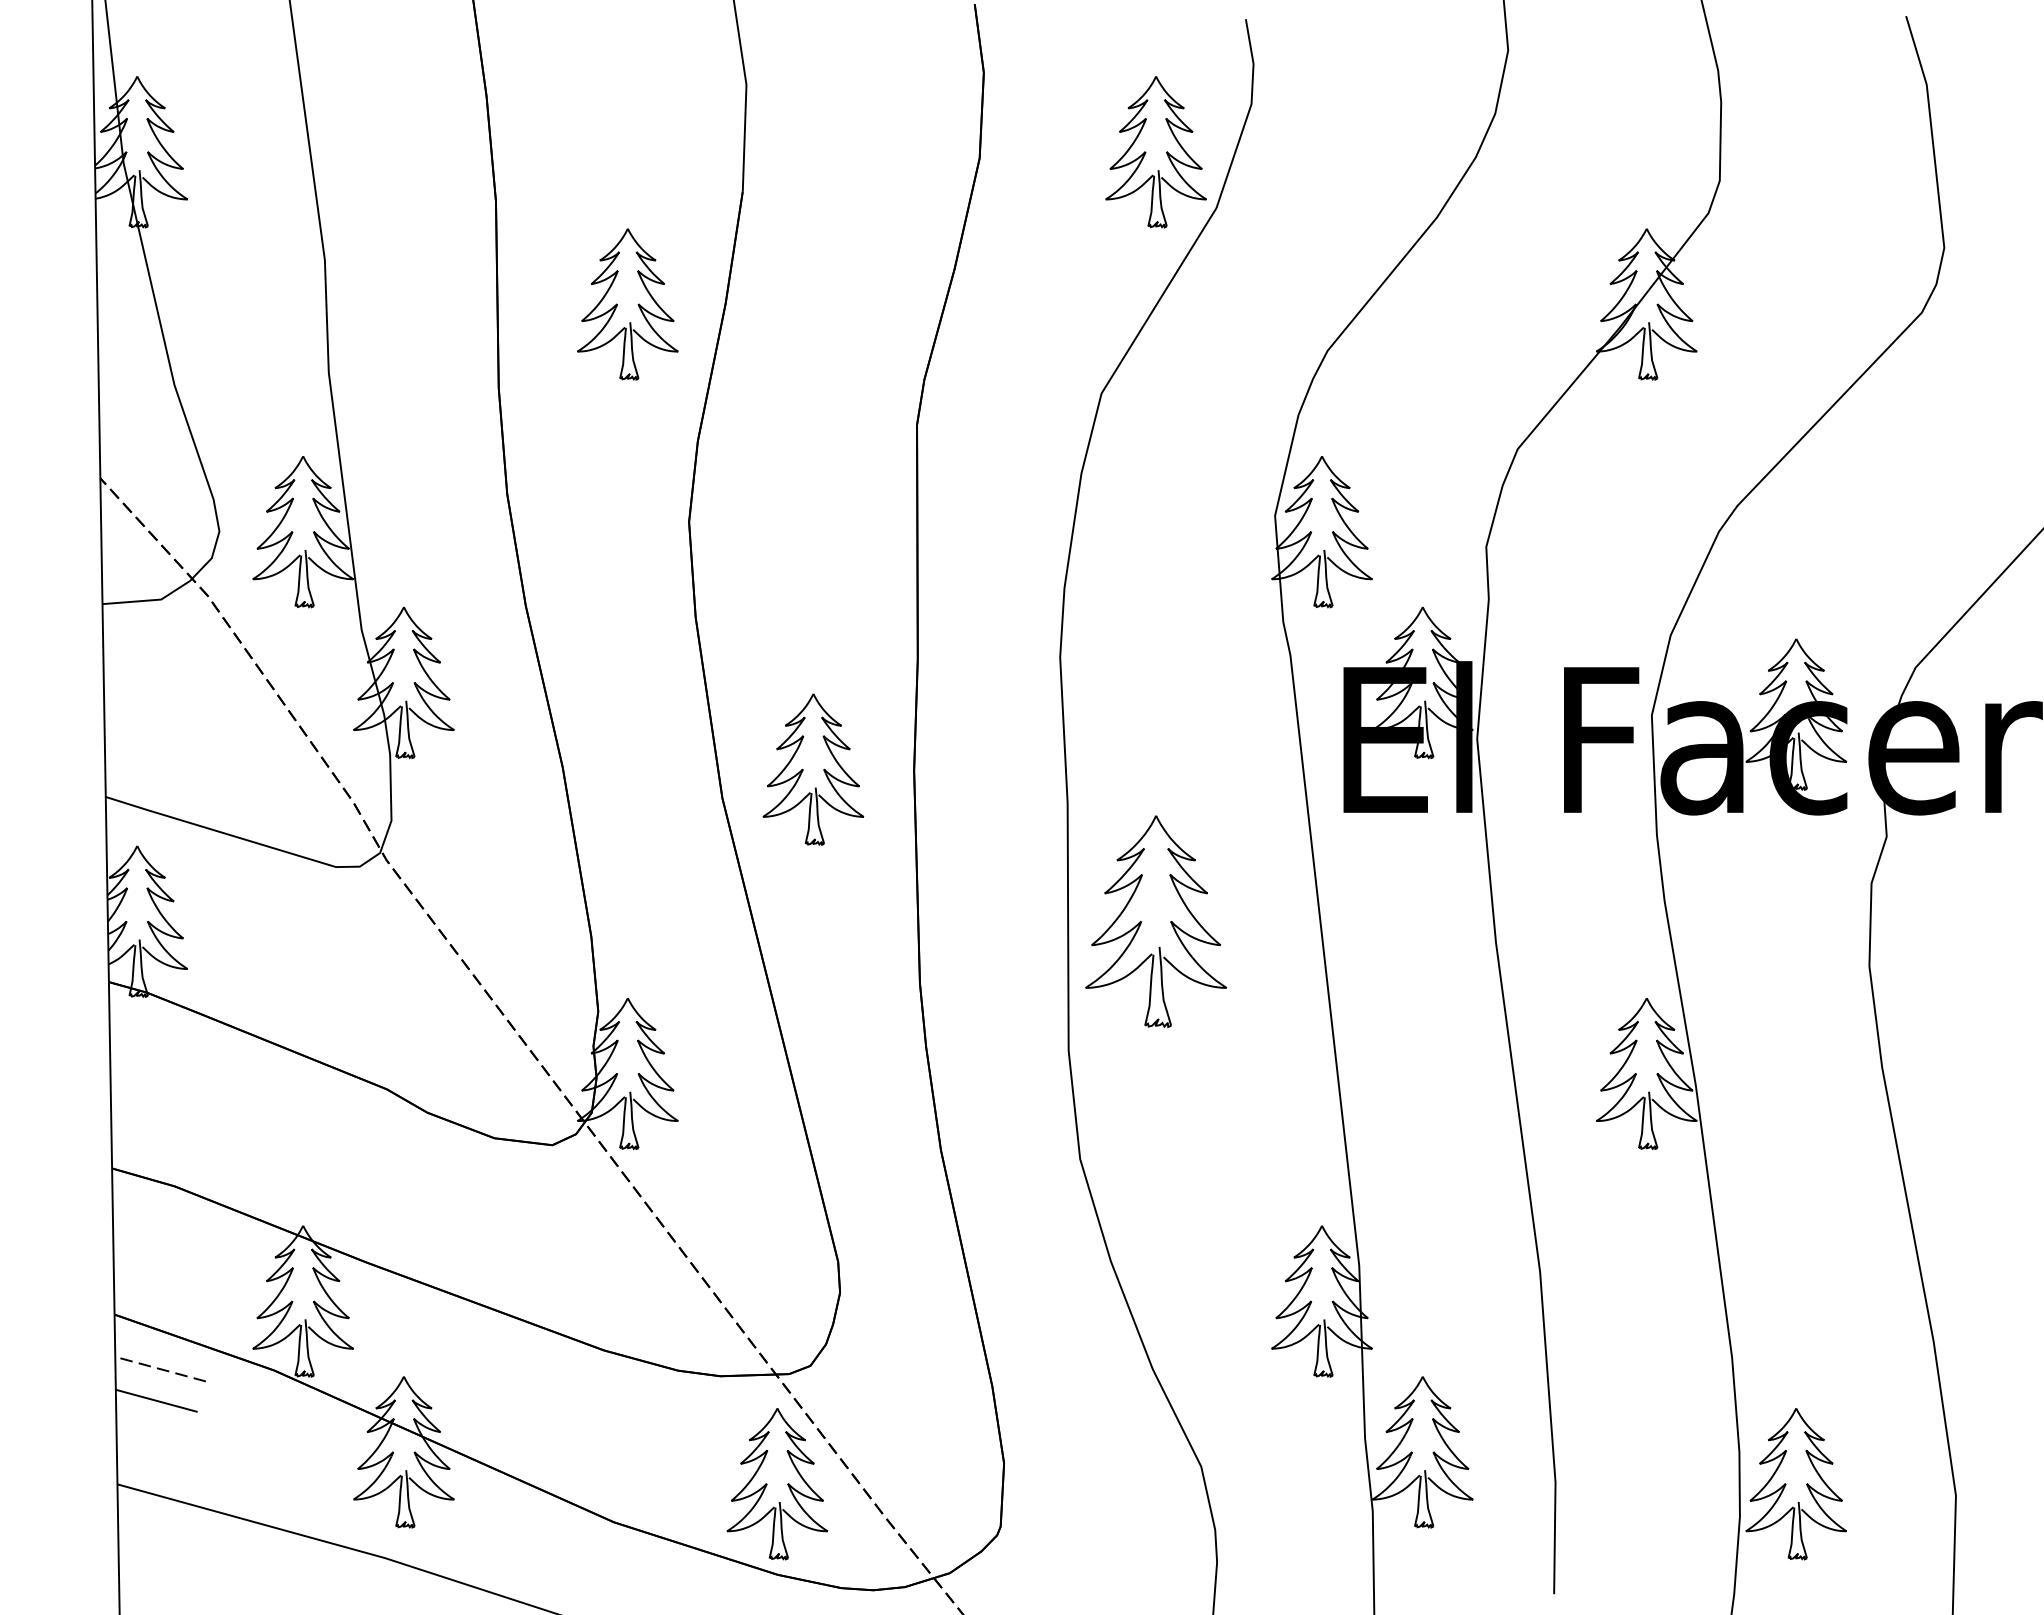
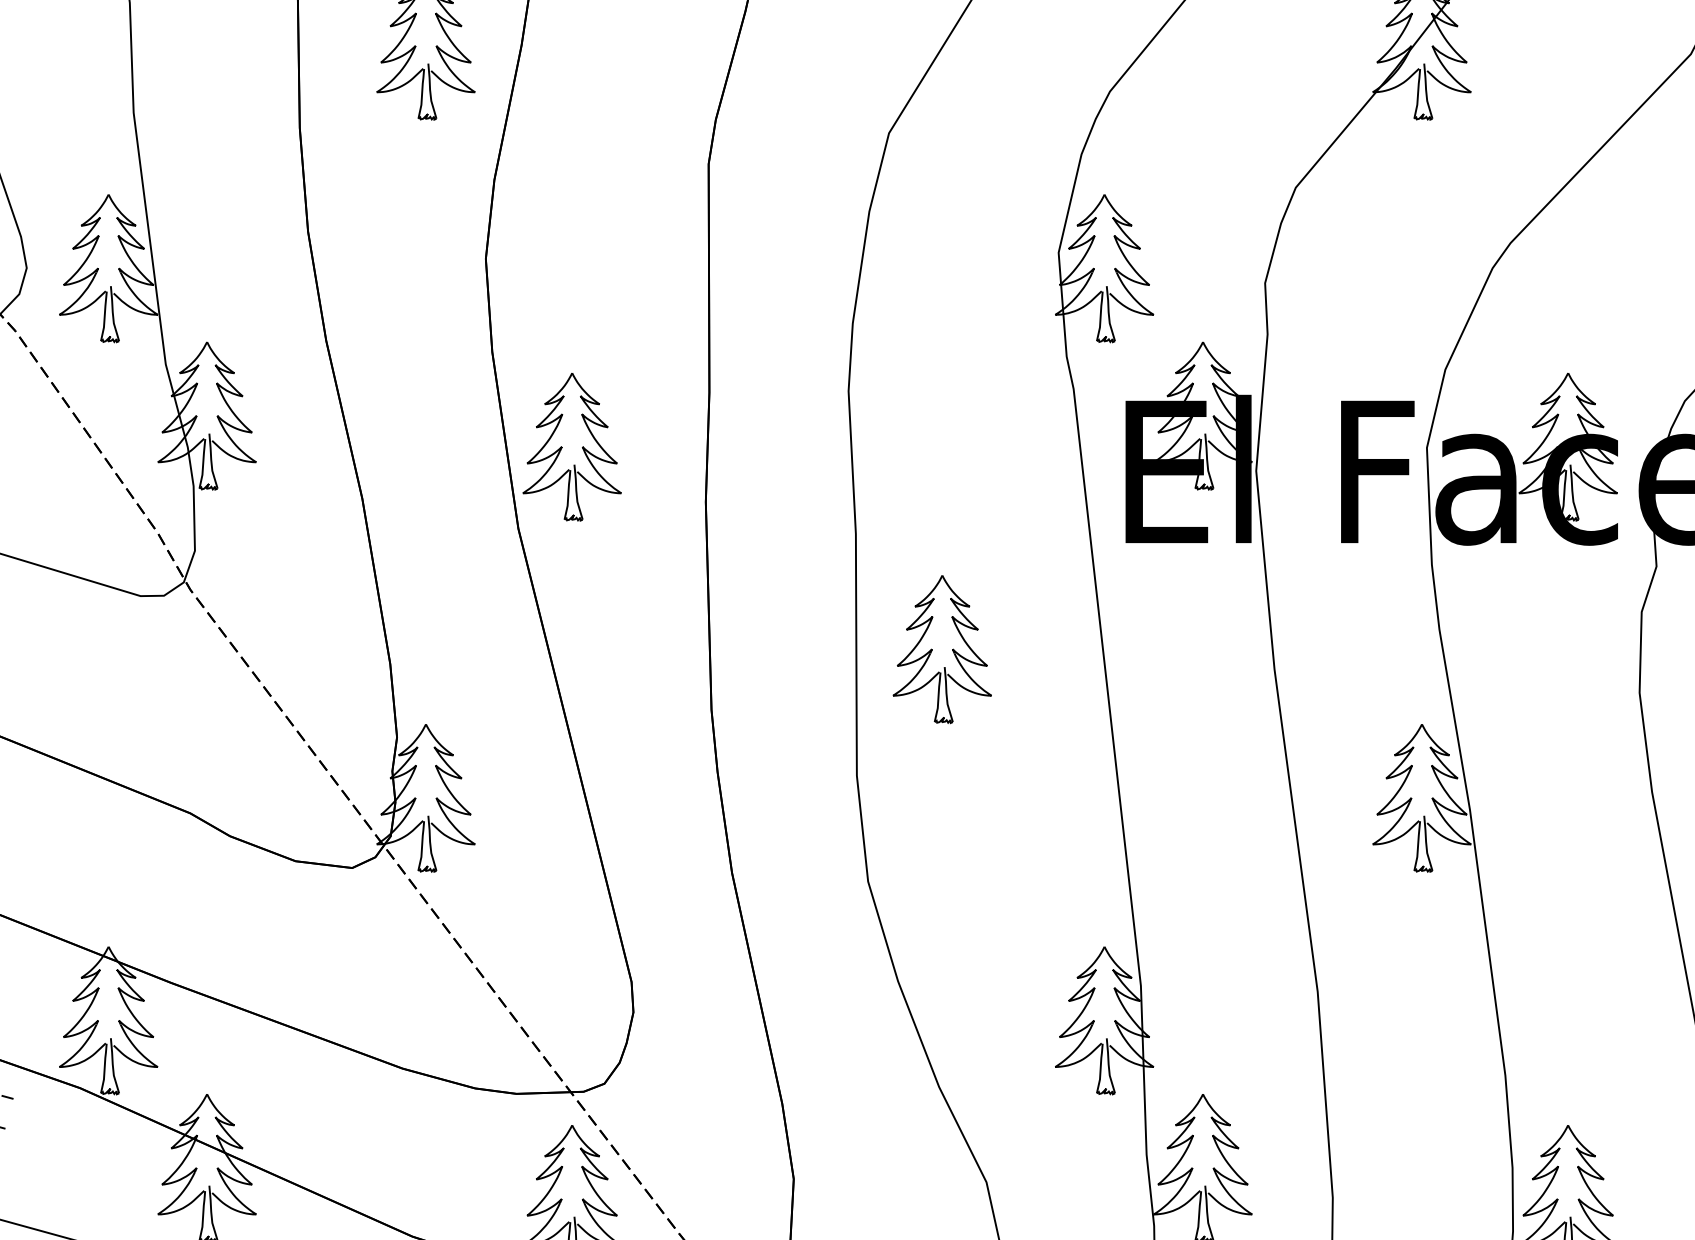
part: (813, 769) -> (572, 447), moved
part: (1155, 921) -> (941, 649), size x0.71

